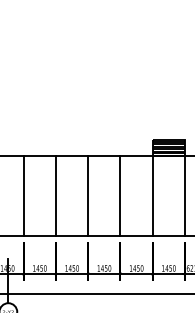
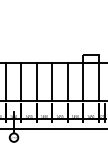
hatch: (168, 146) -> (90, 58), removed

